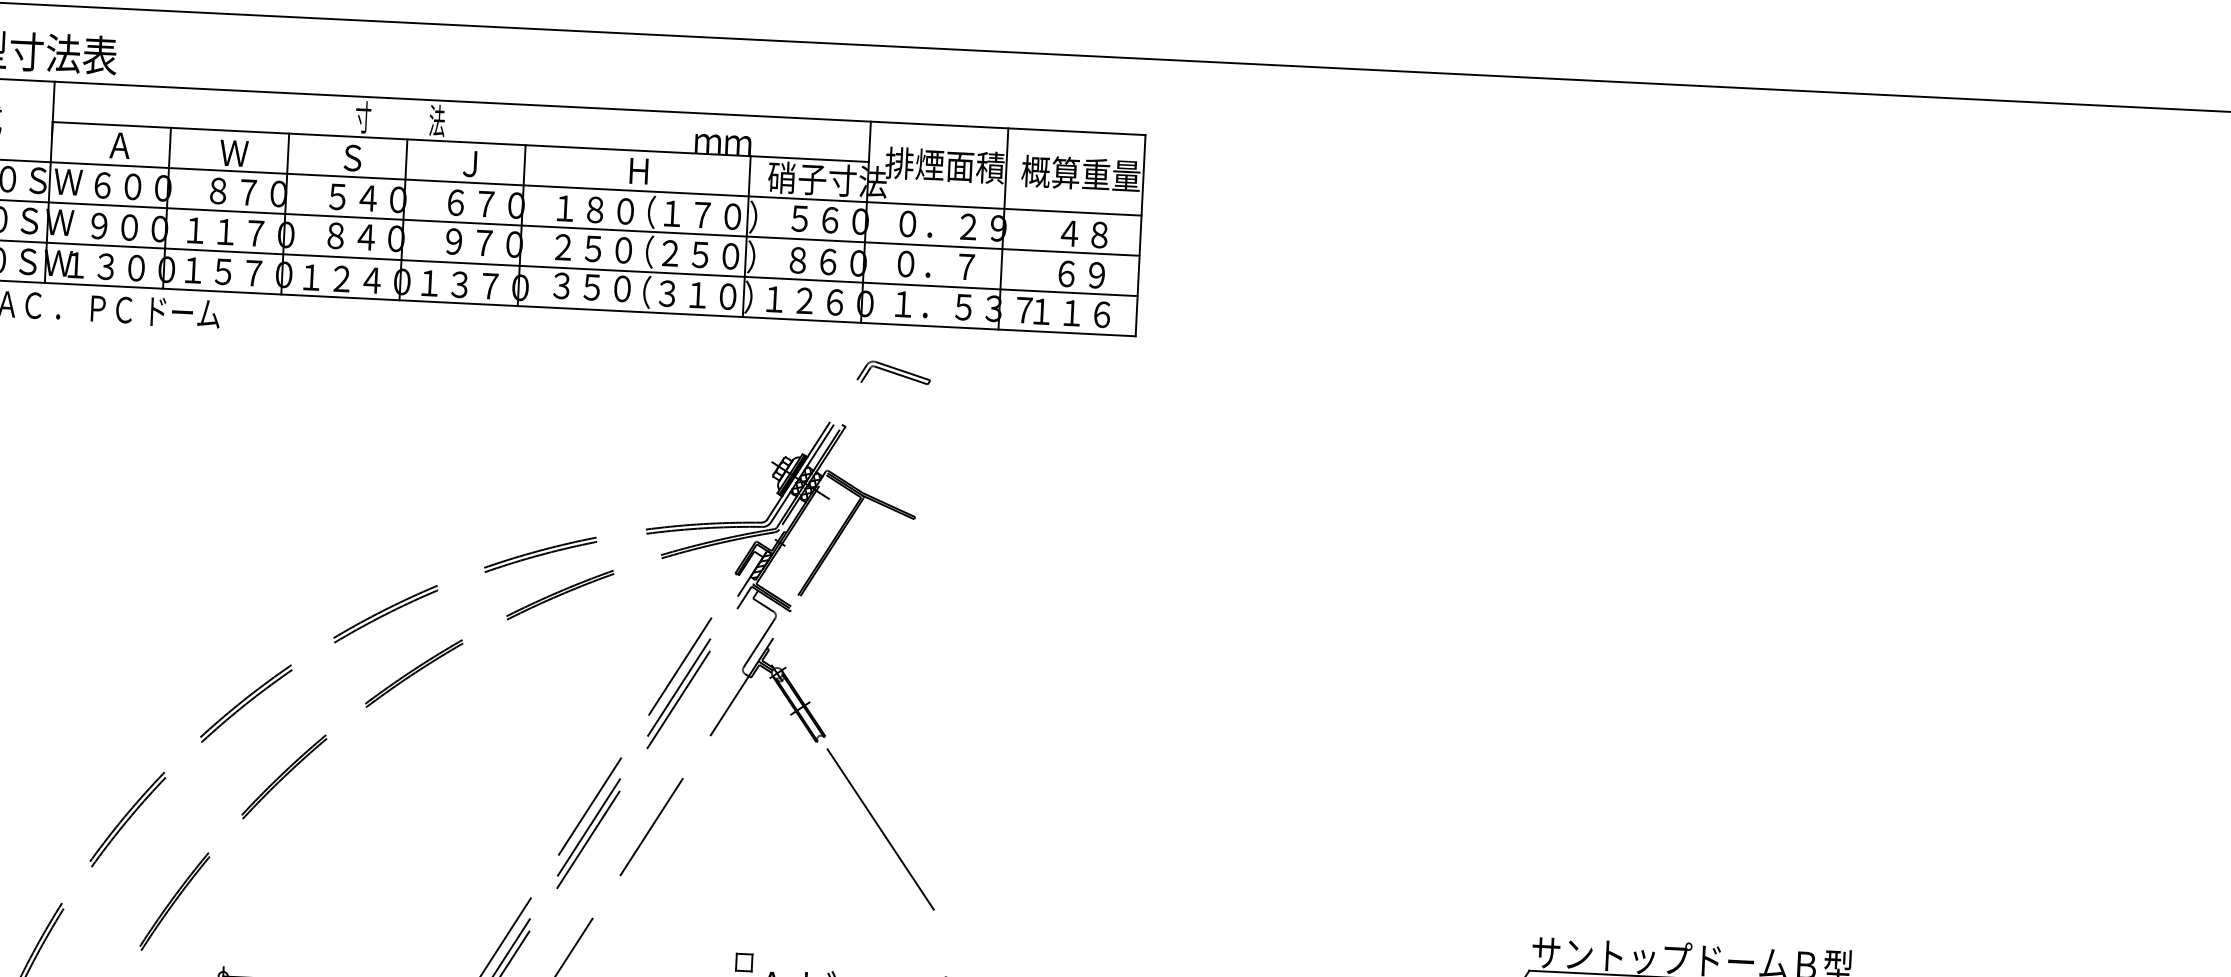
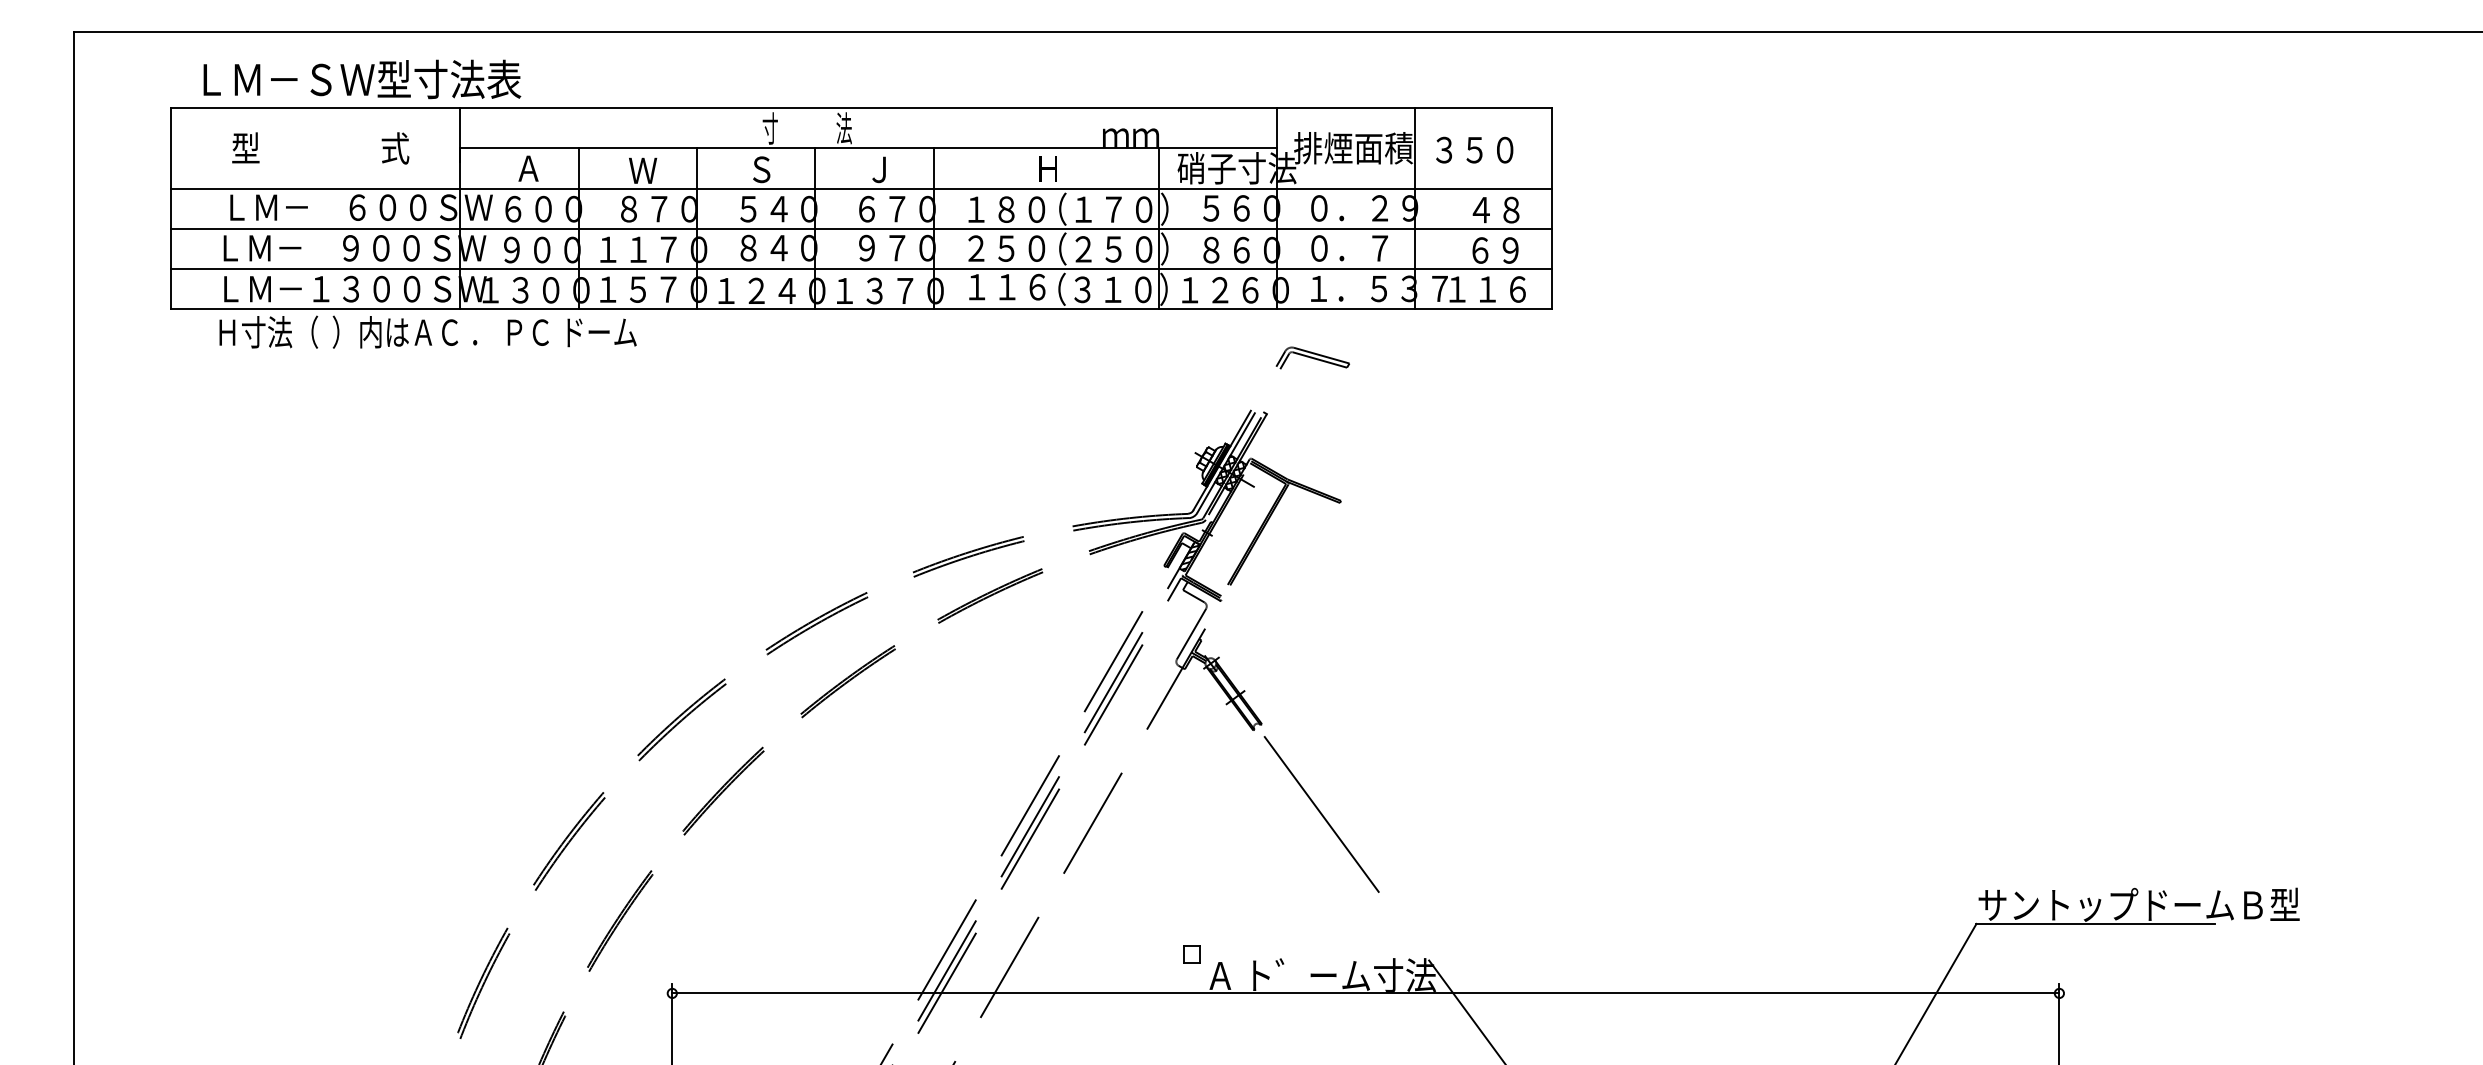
text: (1080, 173) -> (1489, 149), 概算重量 -> ３５０
text: (591, 286) -> (1006, 286), ３５０ -> １１６

